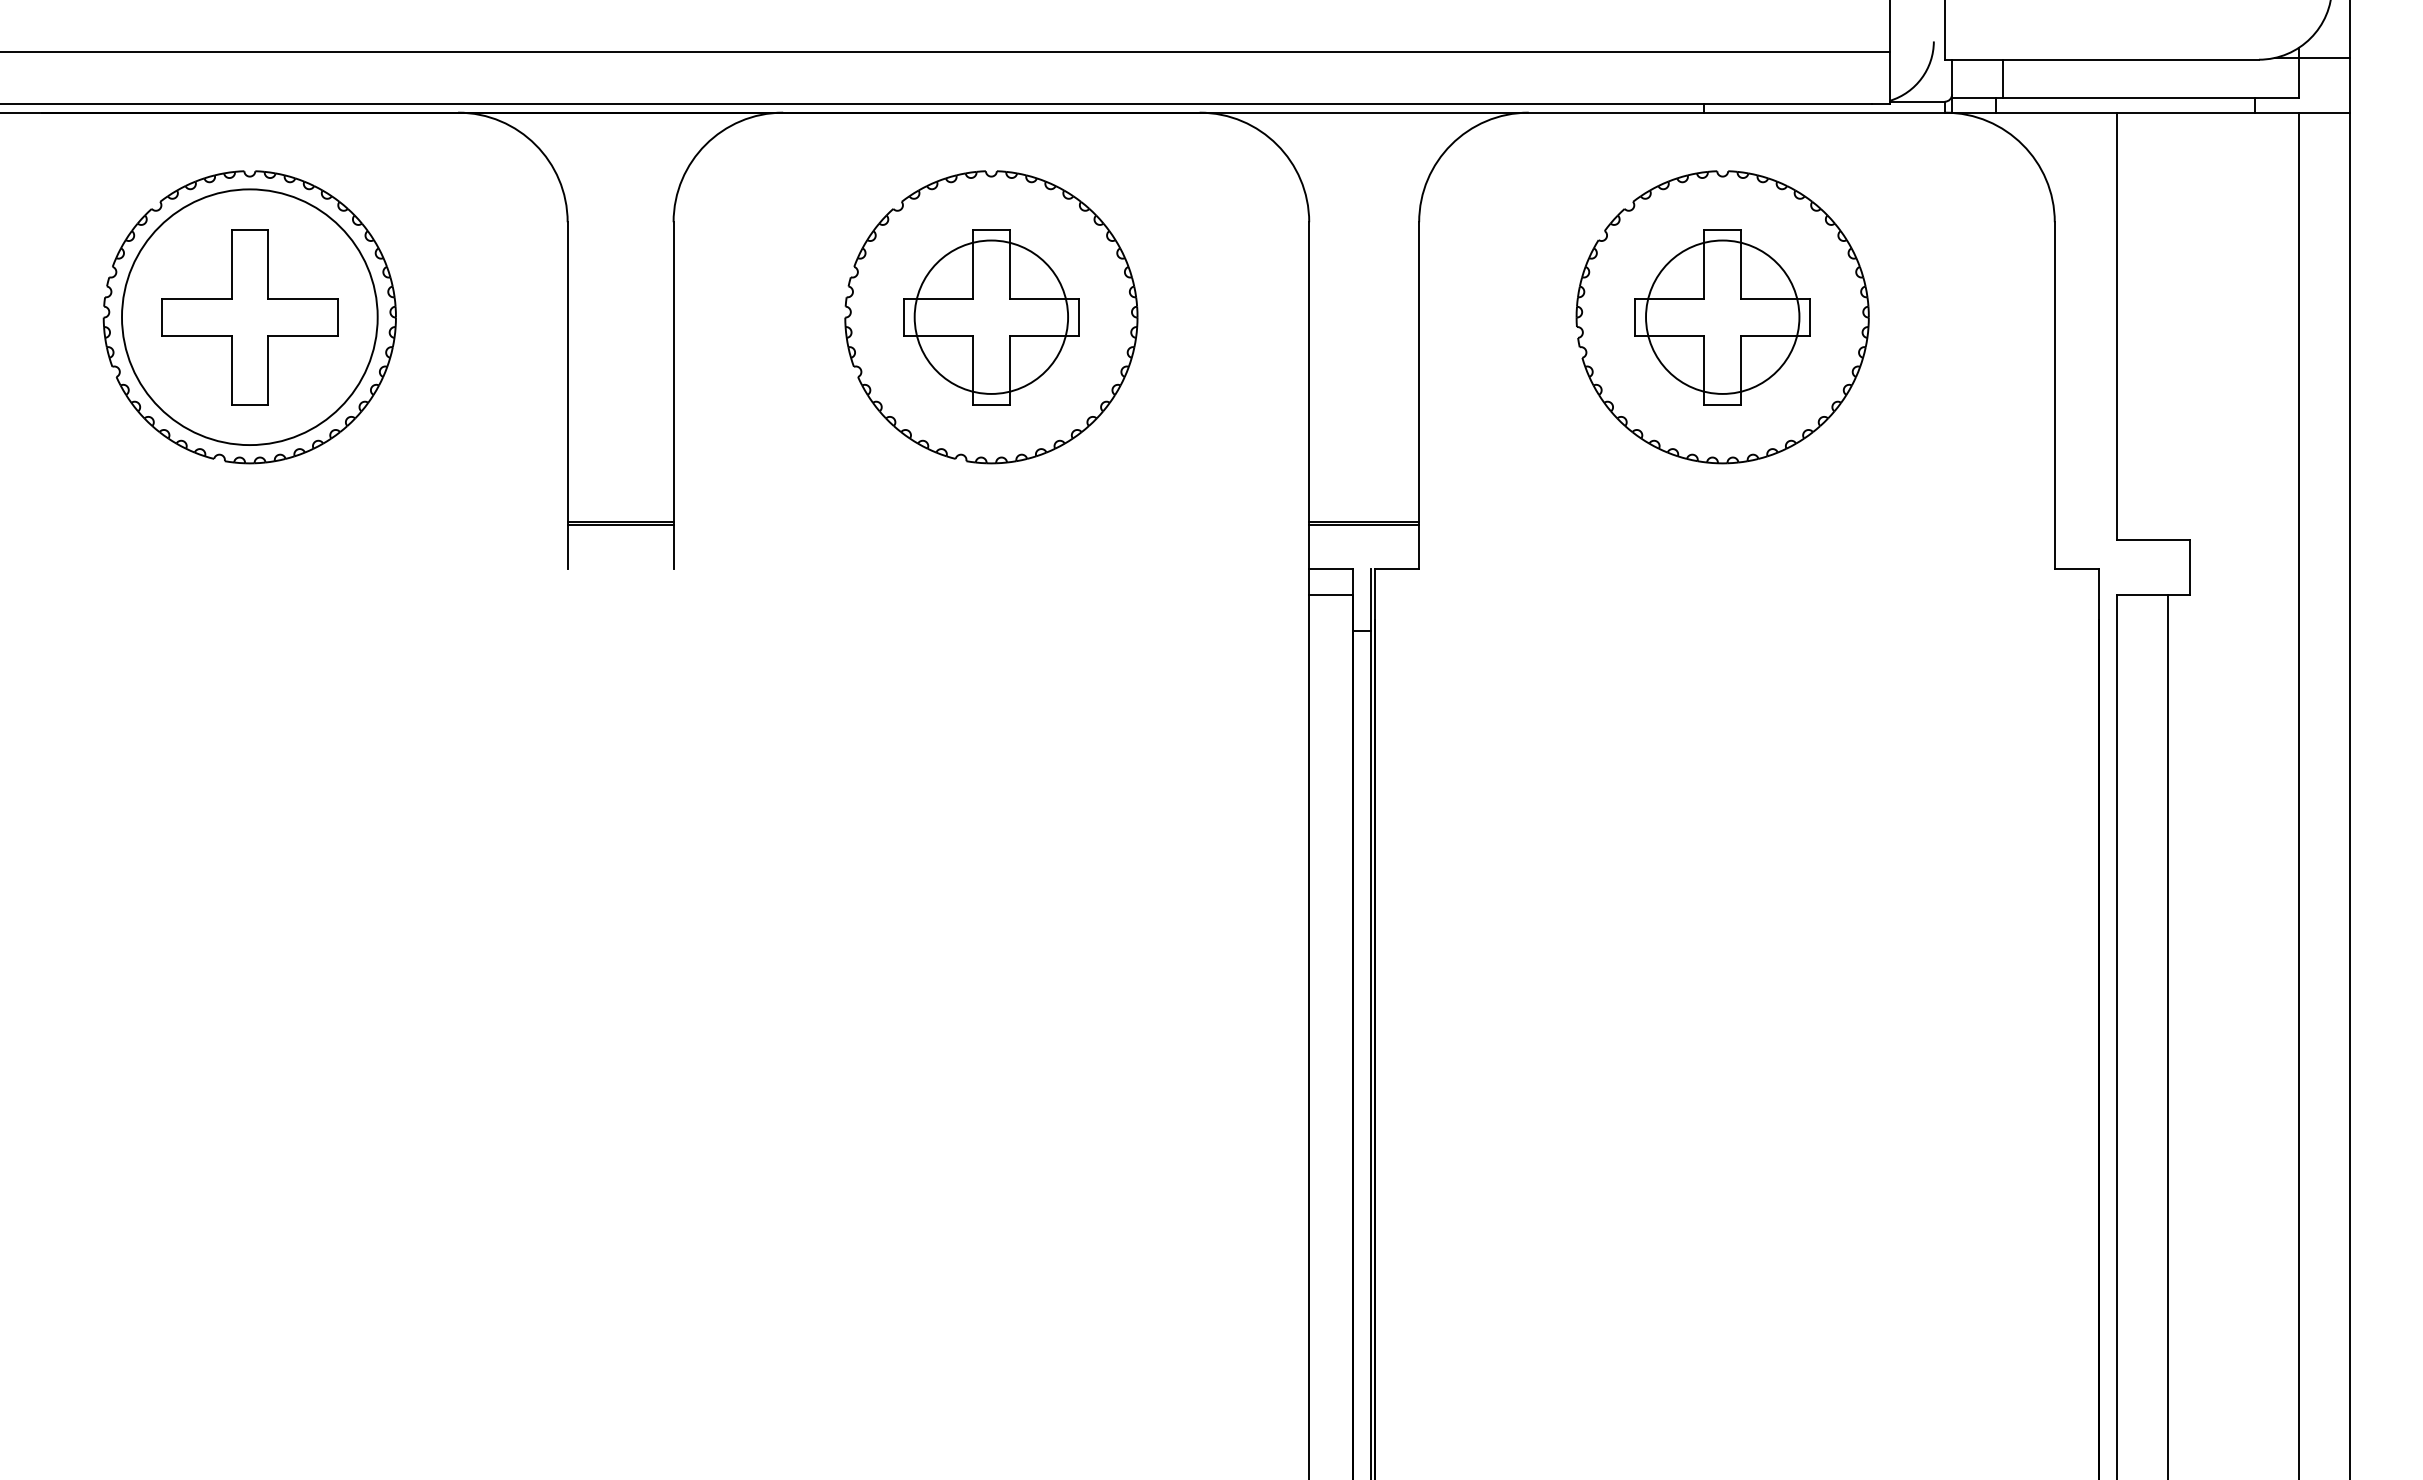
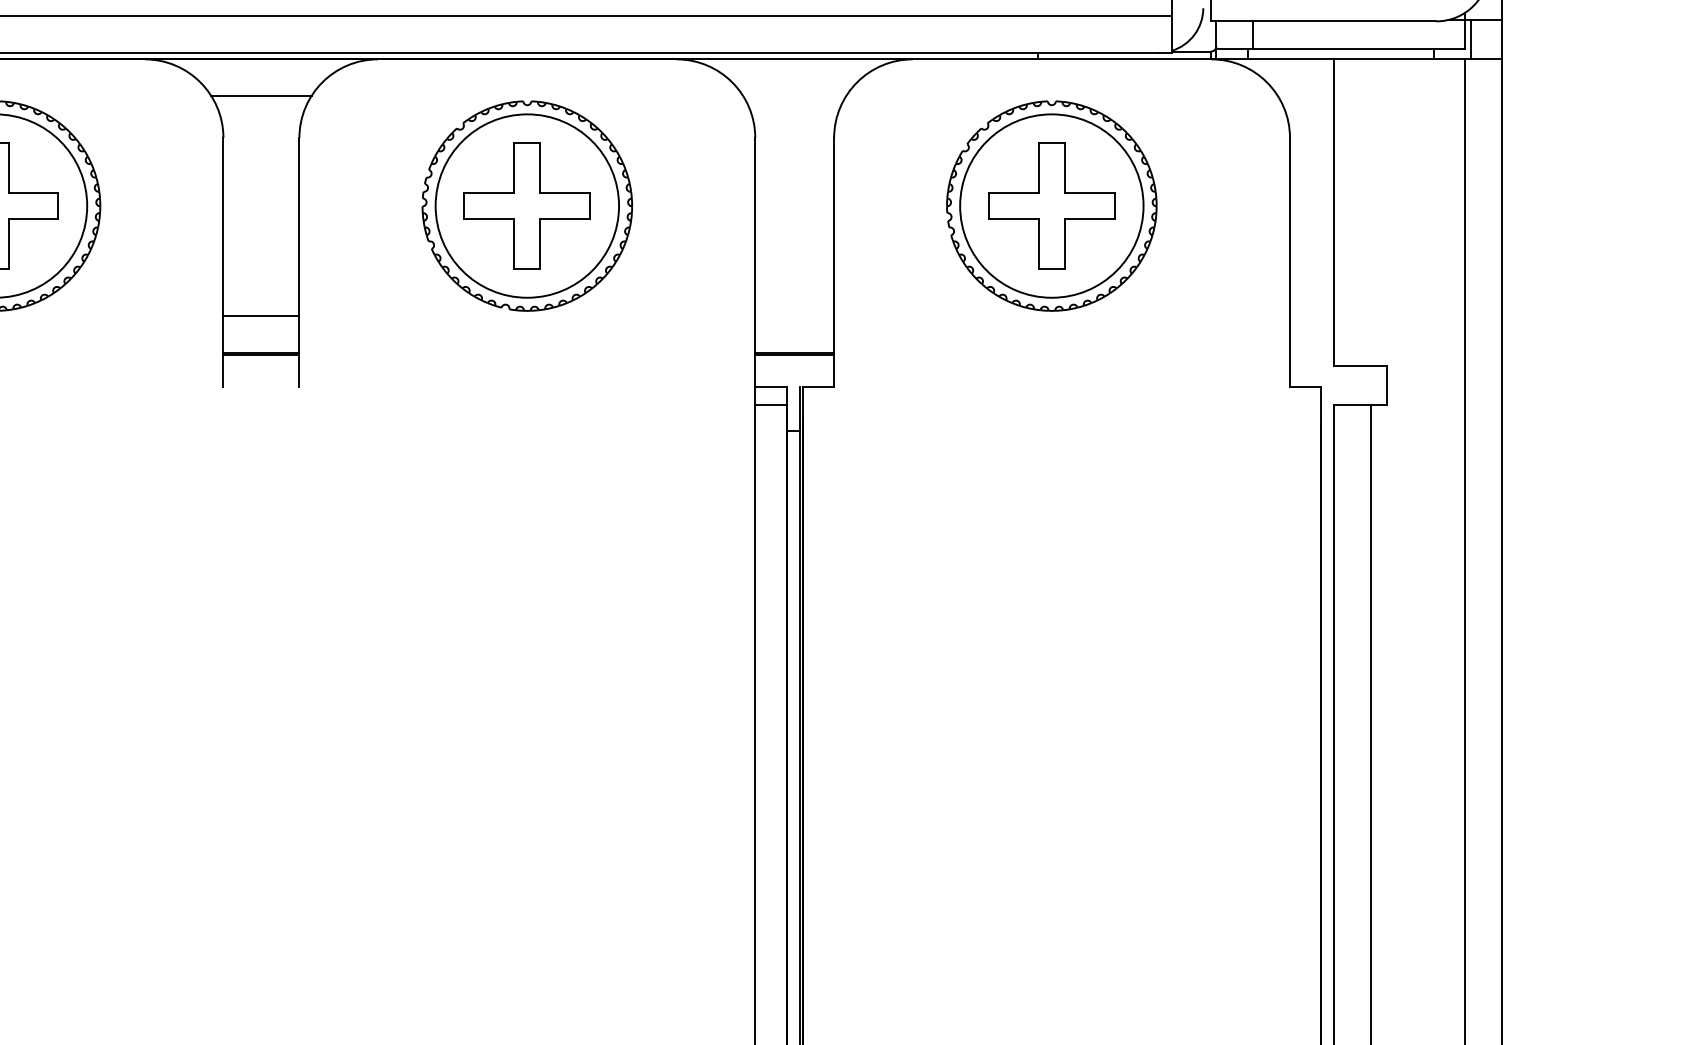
line: (2306, 84) -> (1470, 39), added
line: (620, 163) -> (261, 95), added
circle: (991, 317) -> (527, 206), size x1.67
circle: (1722, 317) -> (1051, 206), size x1.67
line: (620, 470) -> (261, 315), added

